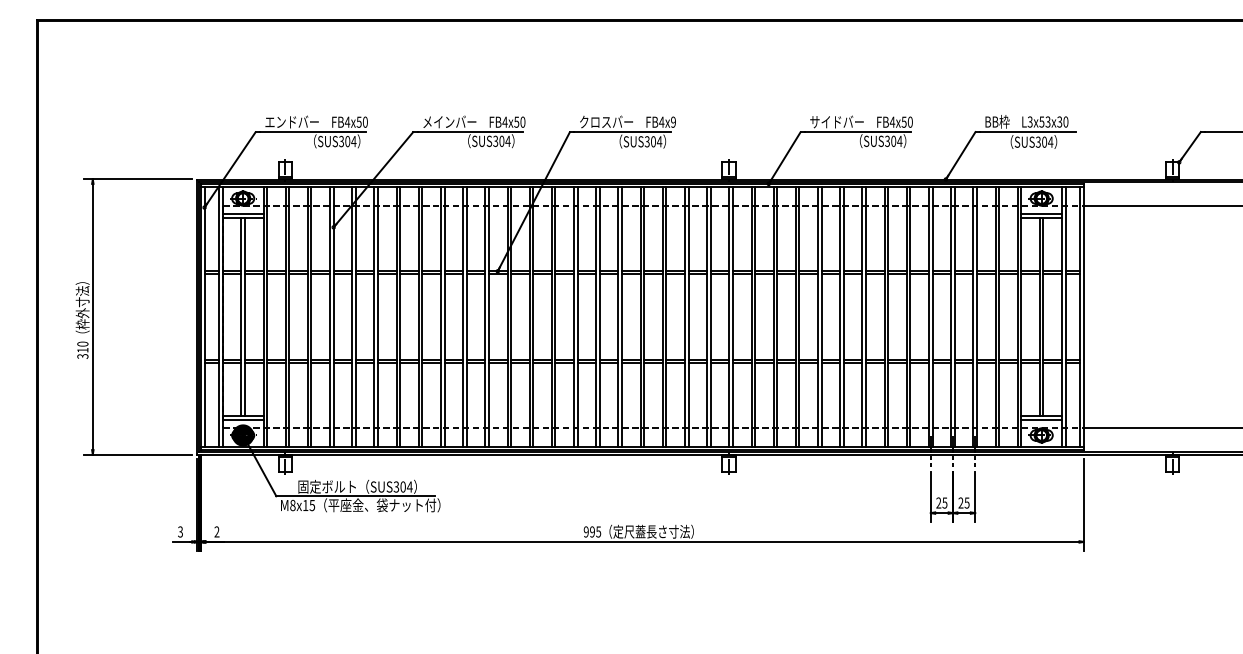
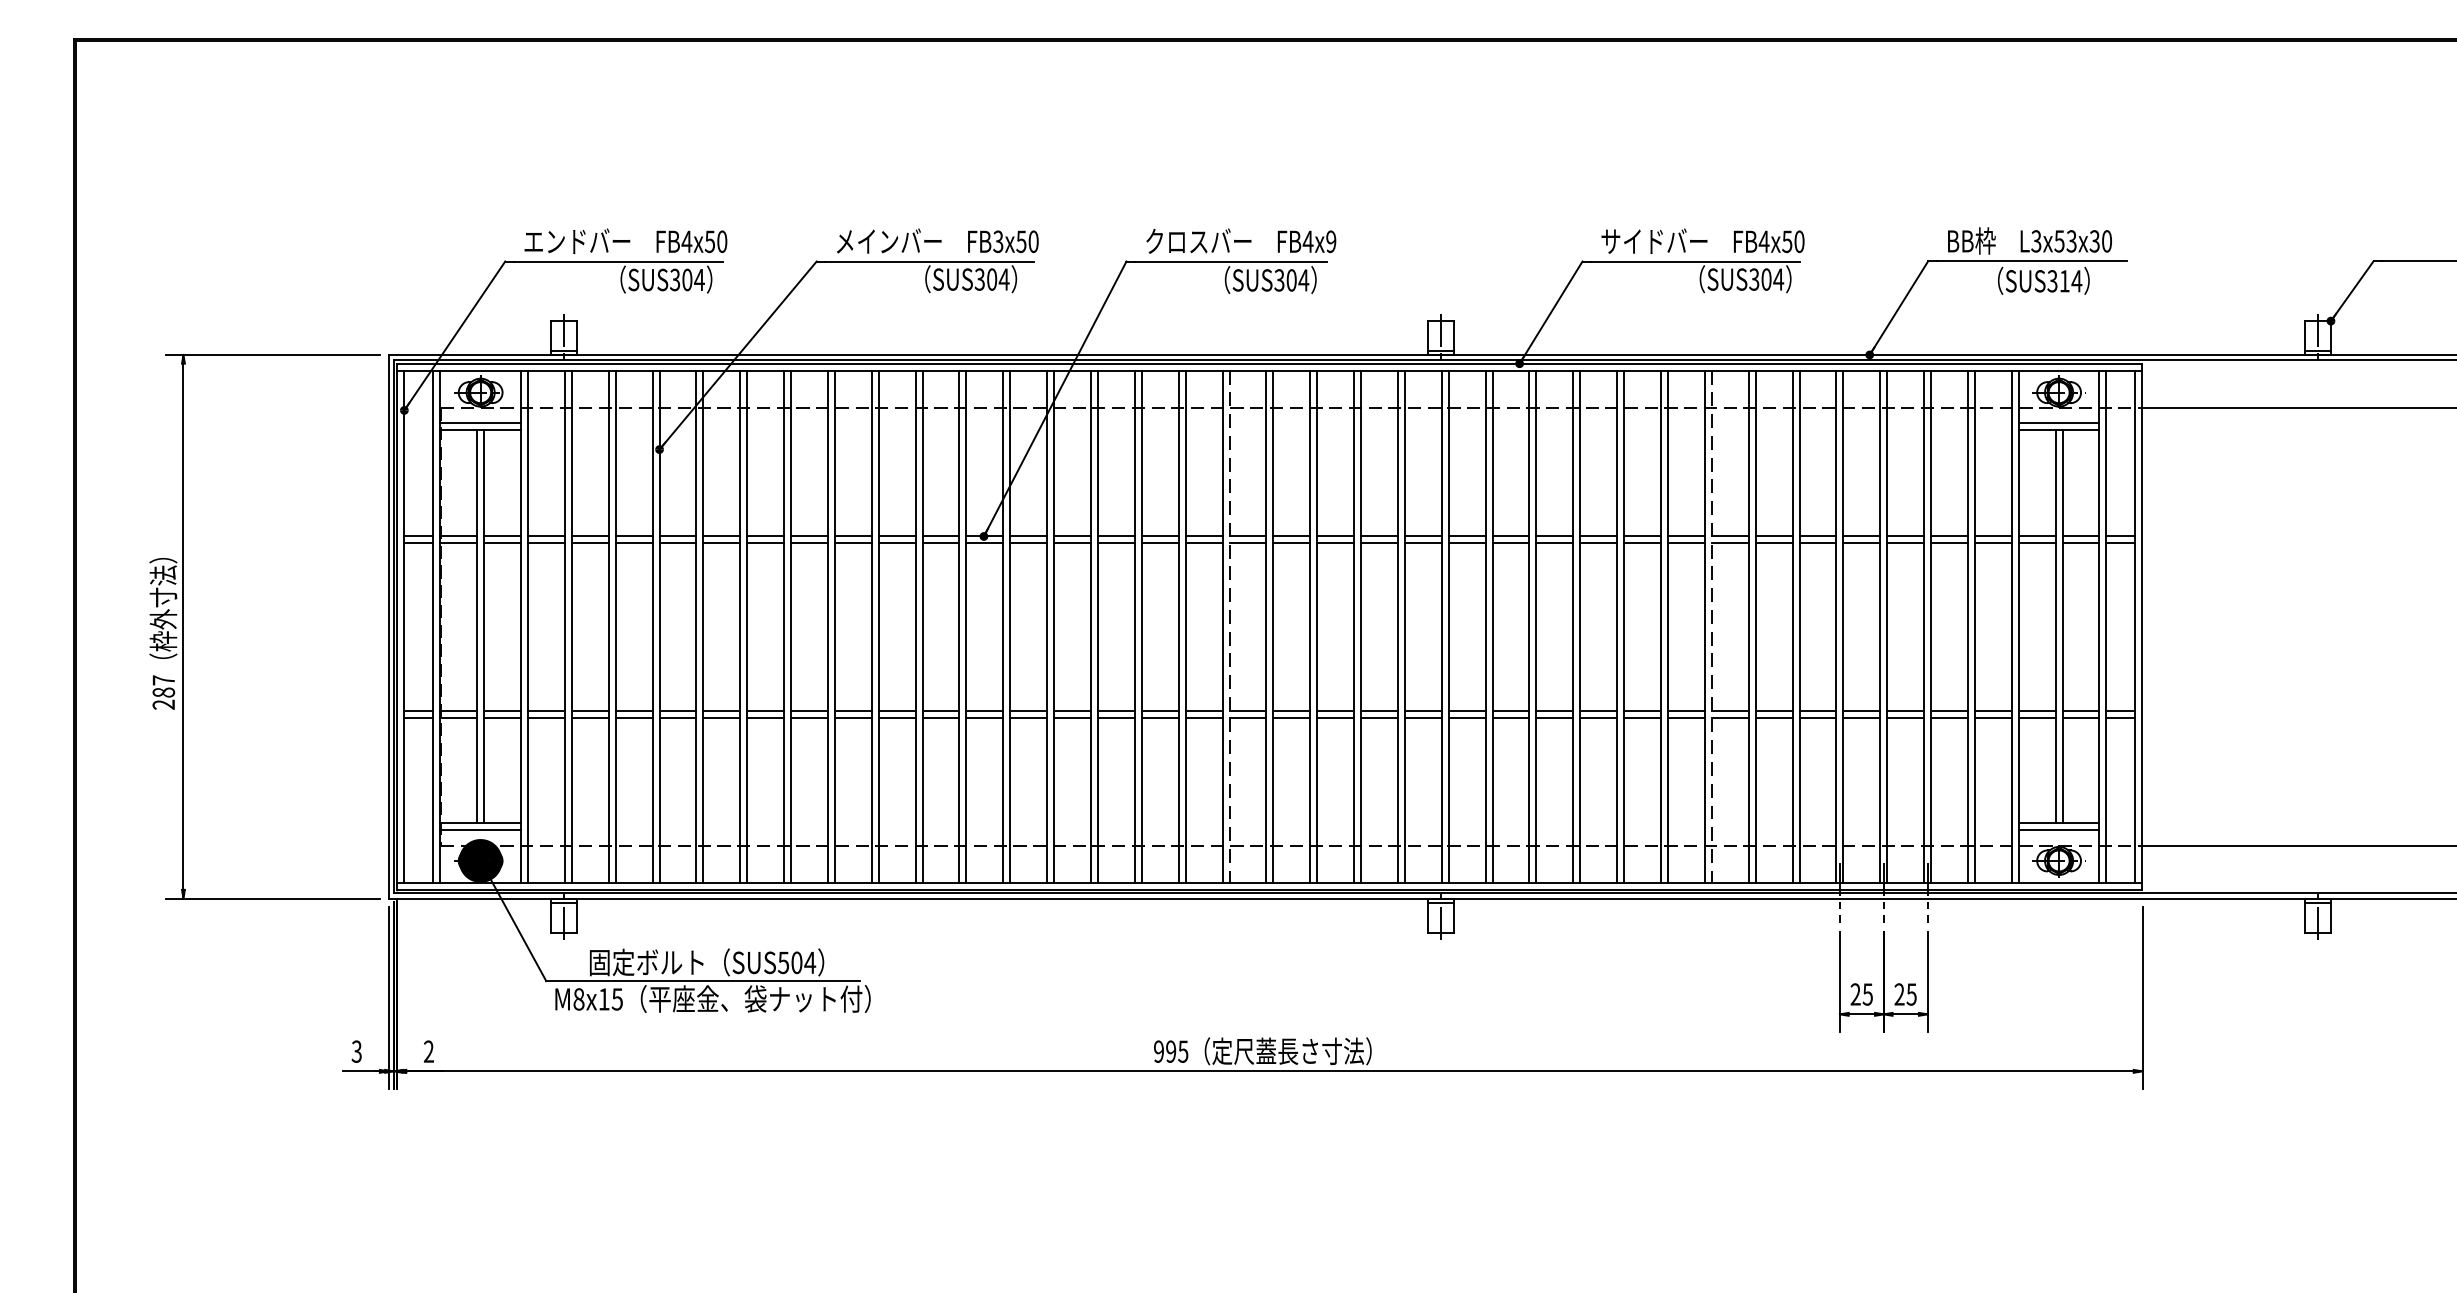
text: (504, 121) -> (997, 240), FB4x50 -> FB3x50
text: (1044, 141) -> (2064, 279), SUS304 -> SUS314
line: (622, 317) -> (1230, 627), solid -> dashed
line: (866, 317) -> (1712, 627), solid -> dashed
text: (82, 349) -> (163, 690), 310 -> 287
text: (396, 486) -> (783, 961), SUS304 -> SUS504

